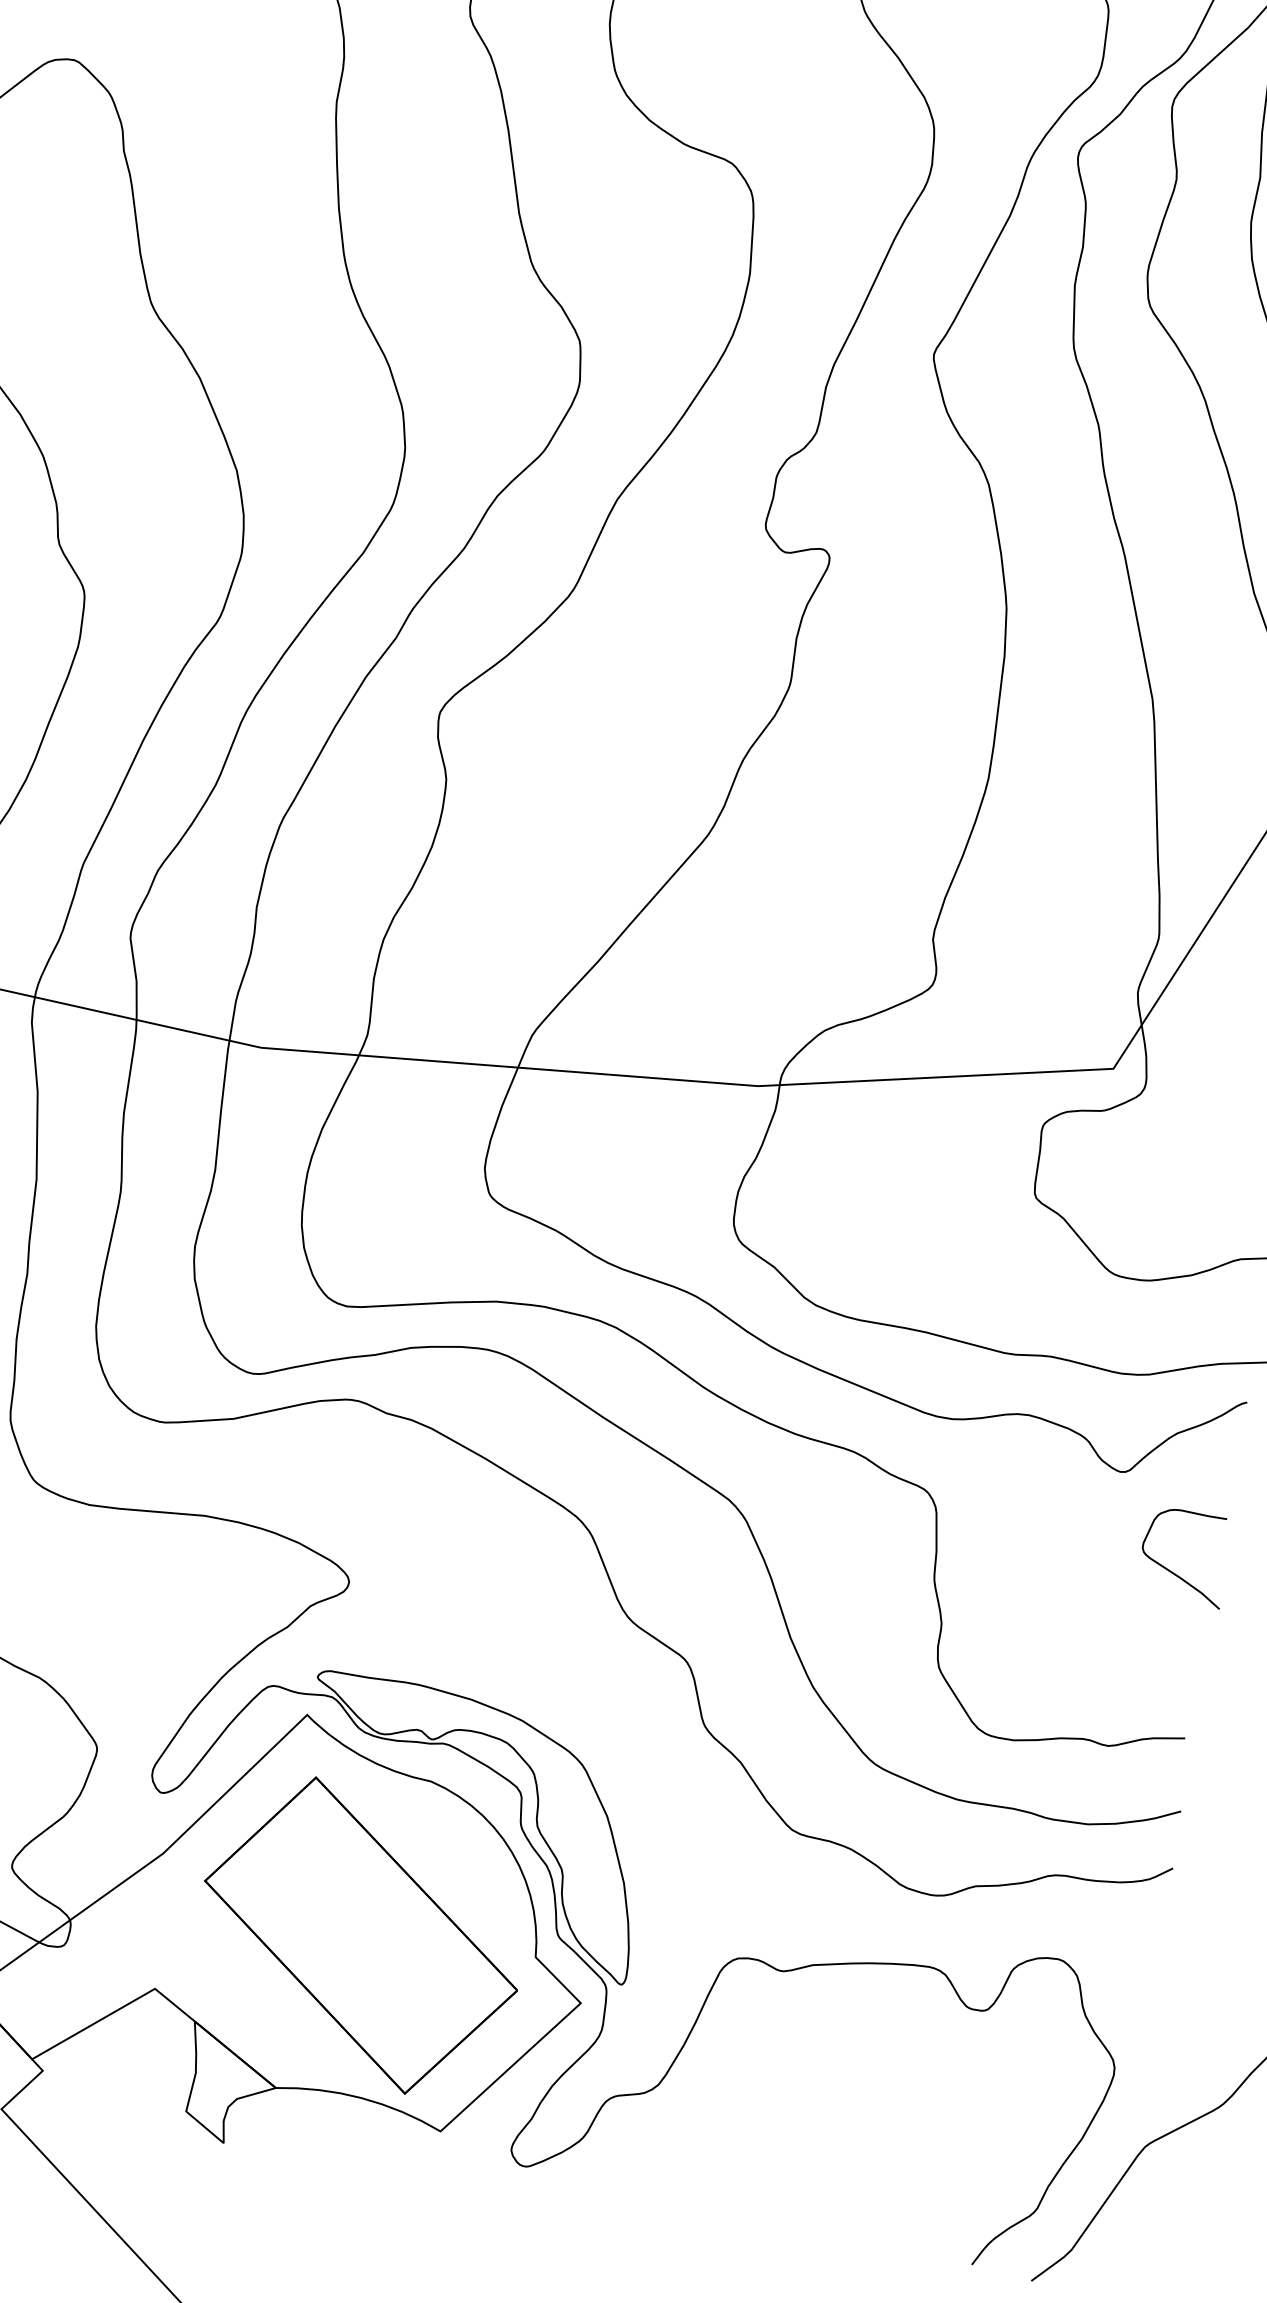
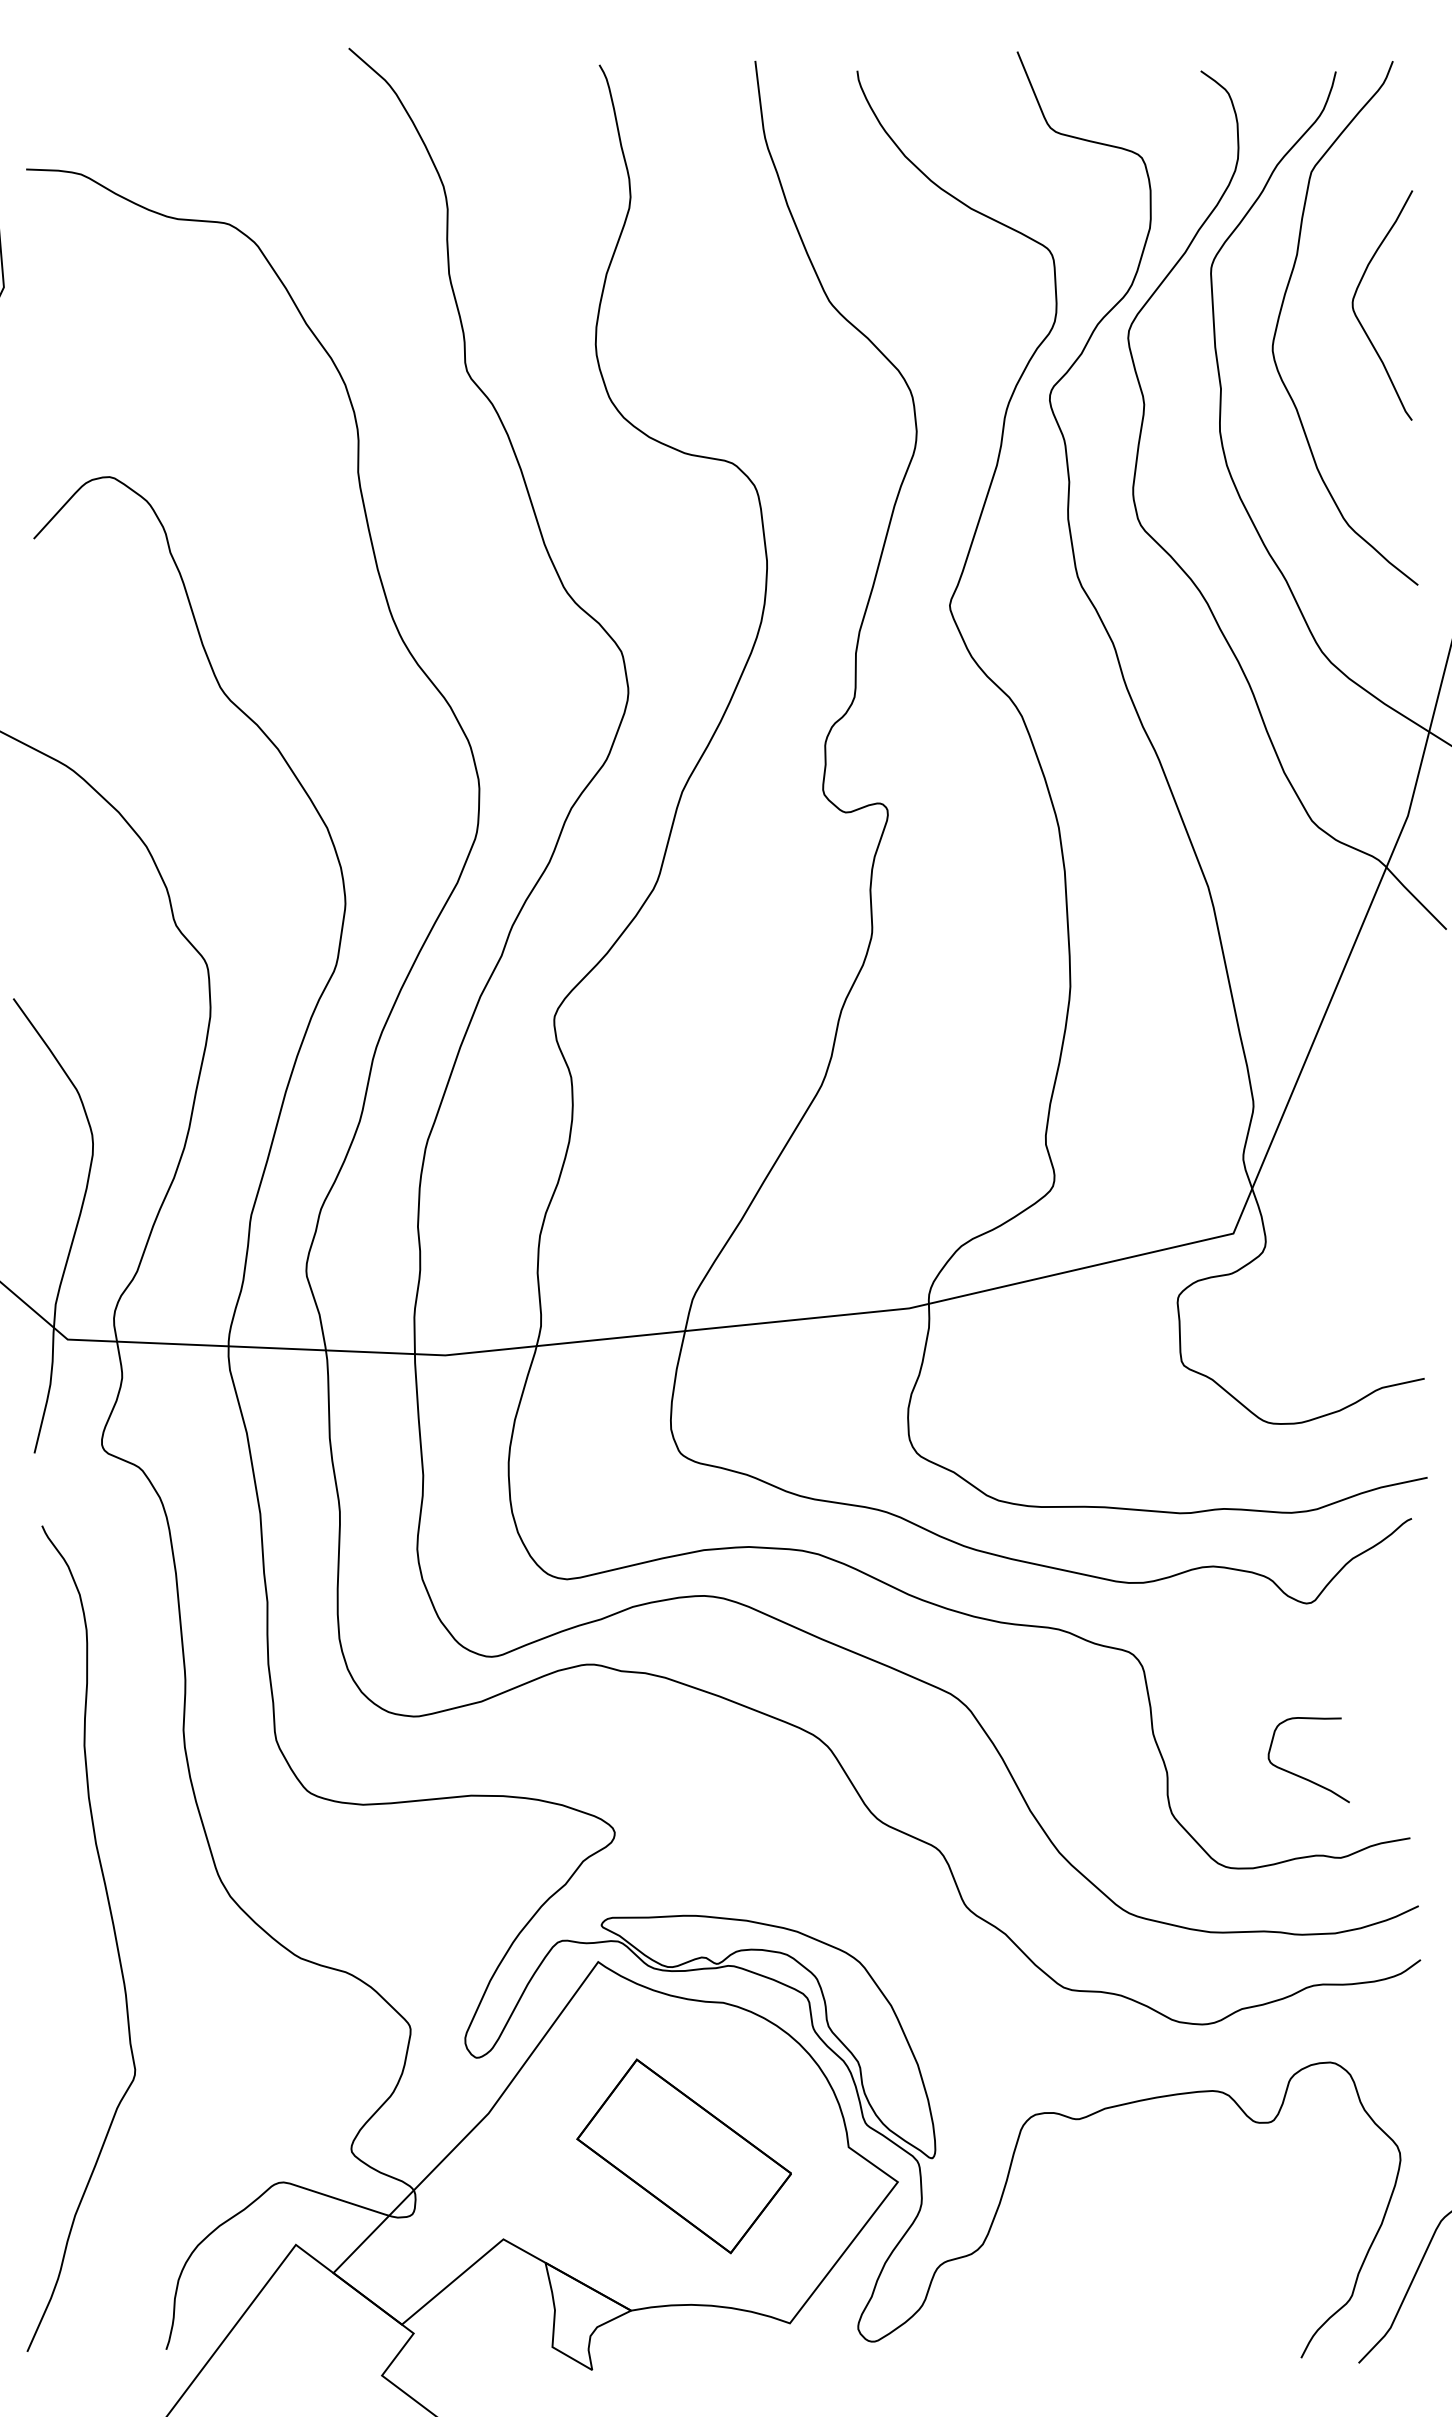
curve: (1172, 1571) -> (1300, 1775), moved
part: (360, 1935) -> (683, 2156), size x0.7

